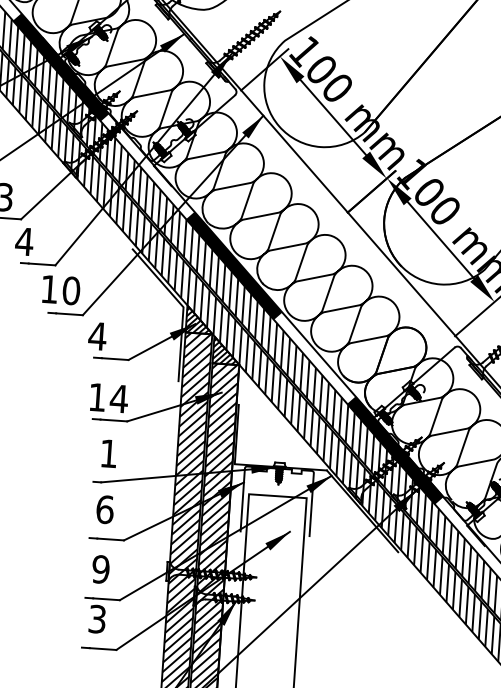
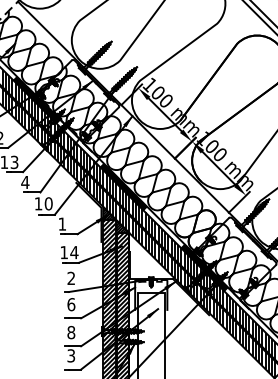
text: (97, 334) -> (62, 223), 4 -> 1
text: (107, 451) -> (70, 277), 1 -> 2
text: (101, 569) -> (71, 332), 9 -> 8

